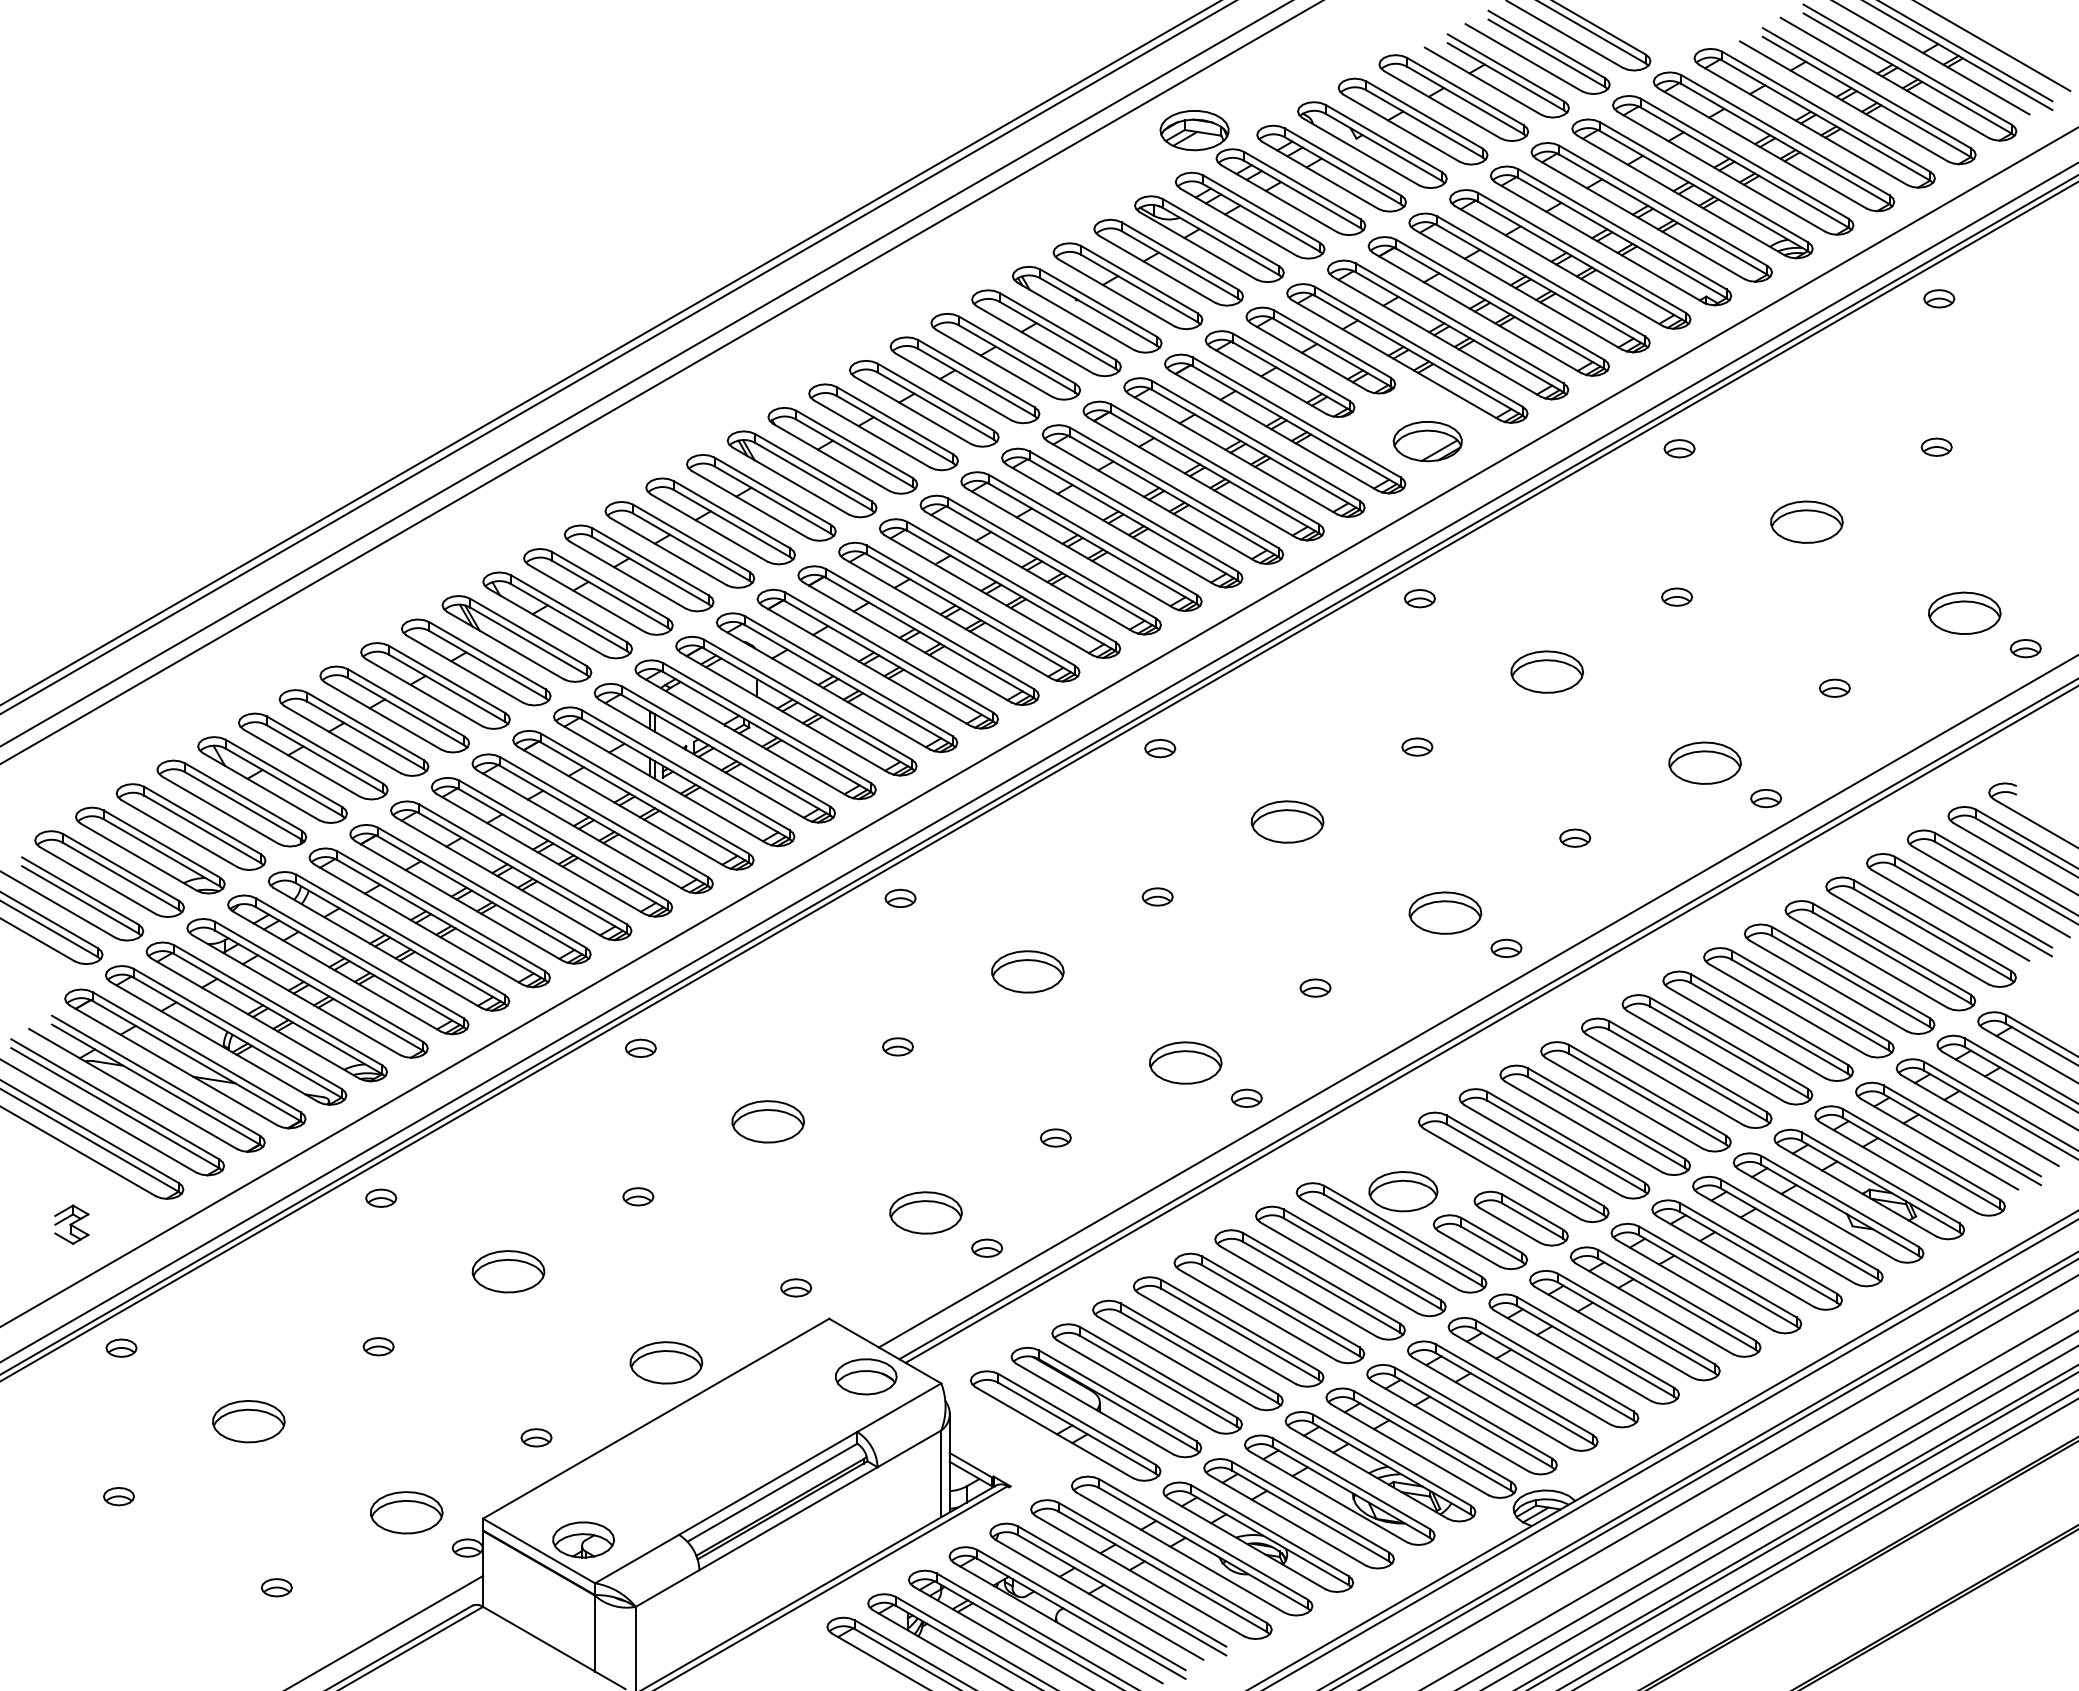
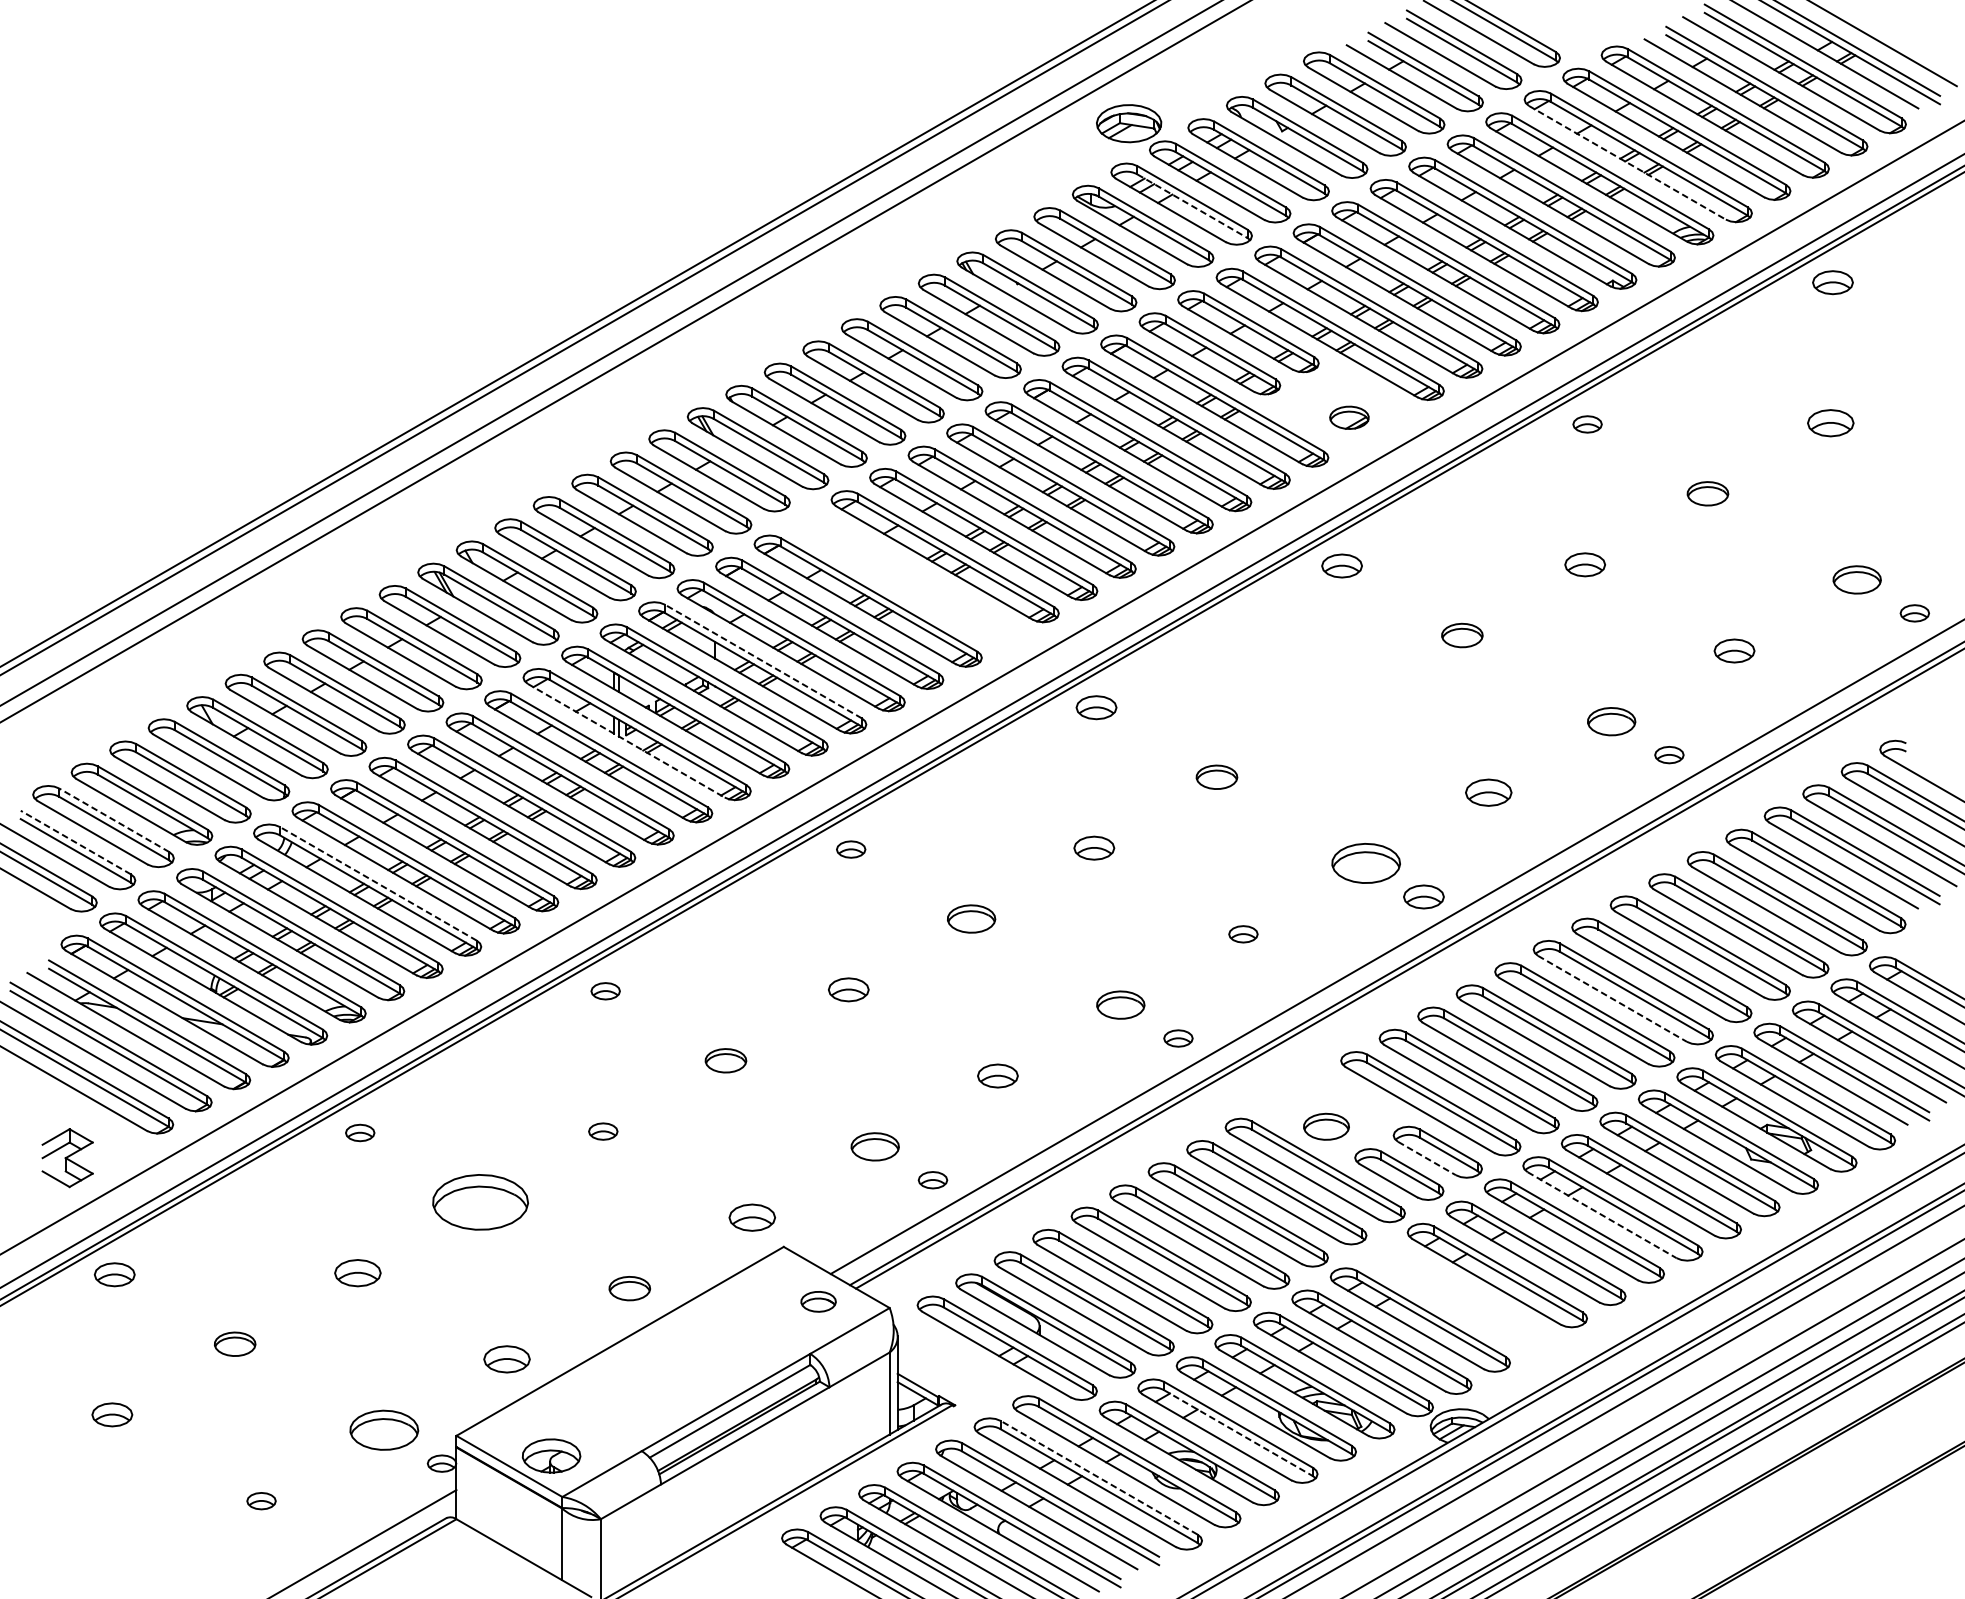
line: (1722, 172) -> (1628, 163), solid -> dashed
line: (1262, 218) -> (1193, 206), solid -> dashed
part: (1939, 298) -> (1833, 282), size x1.4
part: (1427, 441) -> (1349, 417), size x0.6
part: (1936, 446) -> (1830, 422), size x1.6
part: (1806, 521) -> (1707, 493), size x0.6
part: (1676, 596) -> (1584, 564), size x1.4
part: (1419, 598) -> (1341, 566), size x1.4
part: (959, 611) -> (906, 578), removed
part: (1964, 612) -> (1856, 579), size x0.7
part: (1546, 671) -> (1461, 635), size x0.6
part: (1834, 687) -> (1734, 650), size x1.4
line: (807, 699) -> (763, 661), solid -> dashed
part: (1417, 746) -> (1339, 705), removed
part: (1160, 748) -> (1096, 707), size x1.4
part: (1704, 762) -> (1611, 721), size x0.7
line: (663, 783) -> (627, 740), solid -> dashed
part: (1287, 821) -> (1216, 776), size x0.6
part: (1575, 837) -> (1489, 791), size x1.6
line: (120, 867) -> (113, 820), solid -> dashed
line: (79, 890) -> (75, 842), solid -> dashed
part: (1157, 896) -> (1094, 847), size x1.4
line: (400, 934) -> (378, 883), solid -> dashed
part: (1506, 947) -> (1423, 895), size x1.4
part: (1027, 971) -> (971, 918), size x0.7
part: (897, 1046) -> (848, 989), size x1.4
line: (1705, 1056) -> (1612, 998), solid -> dashed
part: (1185, 1062) -> (1120, 1004), size x0.7
part: (767, 1121) -> (725, 1060), size x0.6
part: (1055, 1137) -> (997, 1075), size x1.4
part: (1403, 1191) -> (1326, 1126), size x0.7
part: (925, 1212) -> (874, 1146), size x0.7
part: (71, 1224) -> (67, 1157), size x1.6
line: (1510, 1225) -> (1427, 1158), solid -> dashed
part: (508, 1271) -> (480, 1202), size x1.4
line: (1694, 1285) -> (1601, 1215), solid -> dashed
part: (796, 1287) -> (752, 1217), size x1.6
part: (378, 1346) -> (357, 1273), size x1.6
part: (121, 1347) -> (114, 1274), size x1.4
part: (666, 1362) -> (629, 1288), size x0.6
part: (1543, 1372) -> (1458, 1297), removed
part: (865, 1376) -> (818, 1301), size x0.6
part: (248, 1421) -> (234, 1343), size x0.6
part: (536, 1437) -> (507, 1359), size x1.6
part: (118, 1496) -> (111, 1414), size x1.4
line: (1310, 1515) -> (1238, 1432), solid -> dashed
line: (1162, 1562) -> (1098, 1477), solid -> dashed

